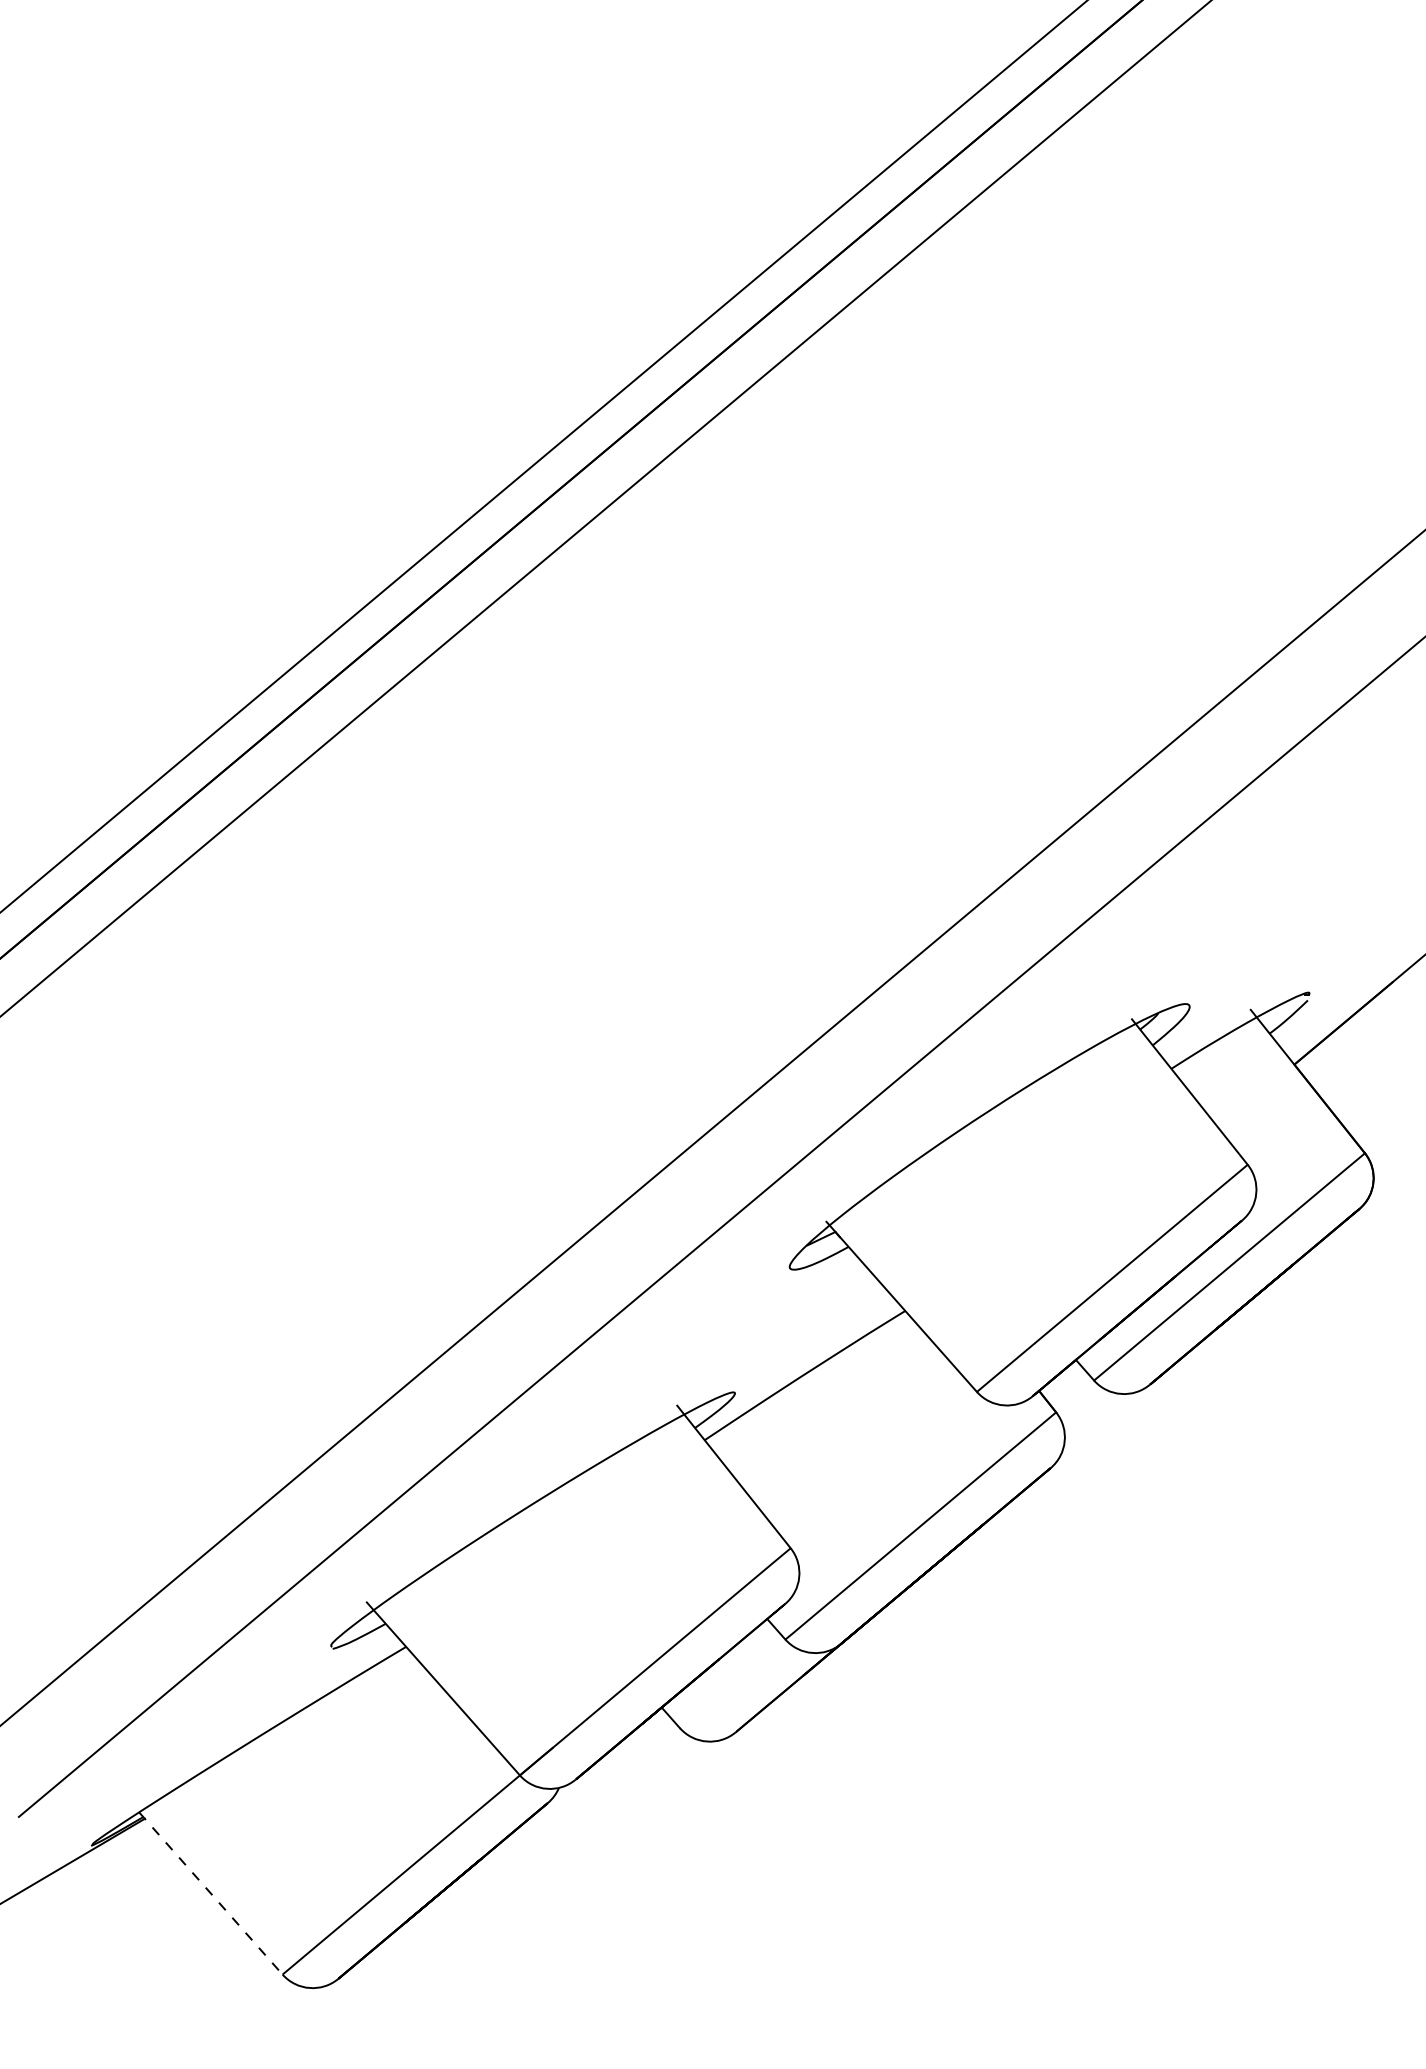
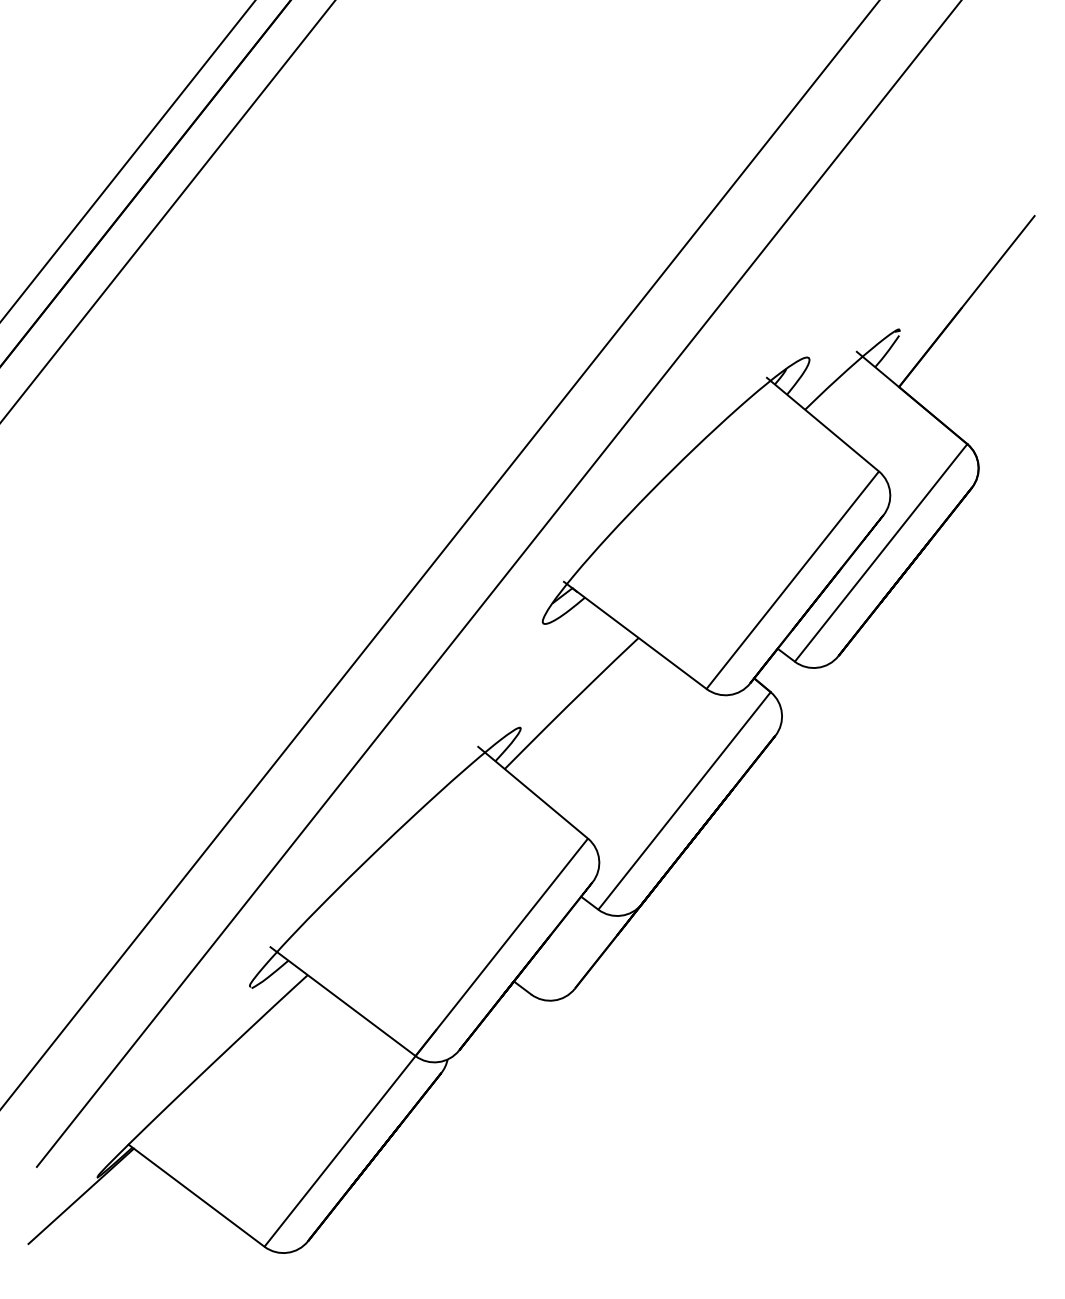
line: (211, 1893) -> (197, 1195), dashed -> solid

